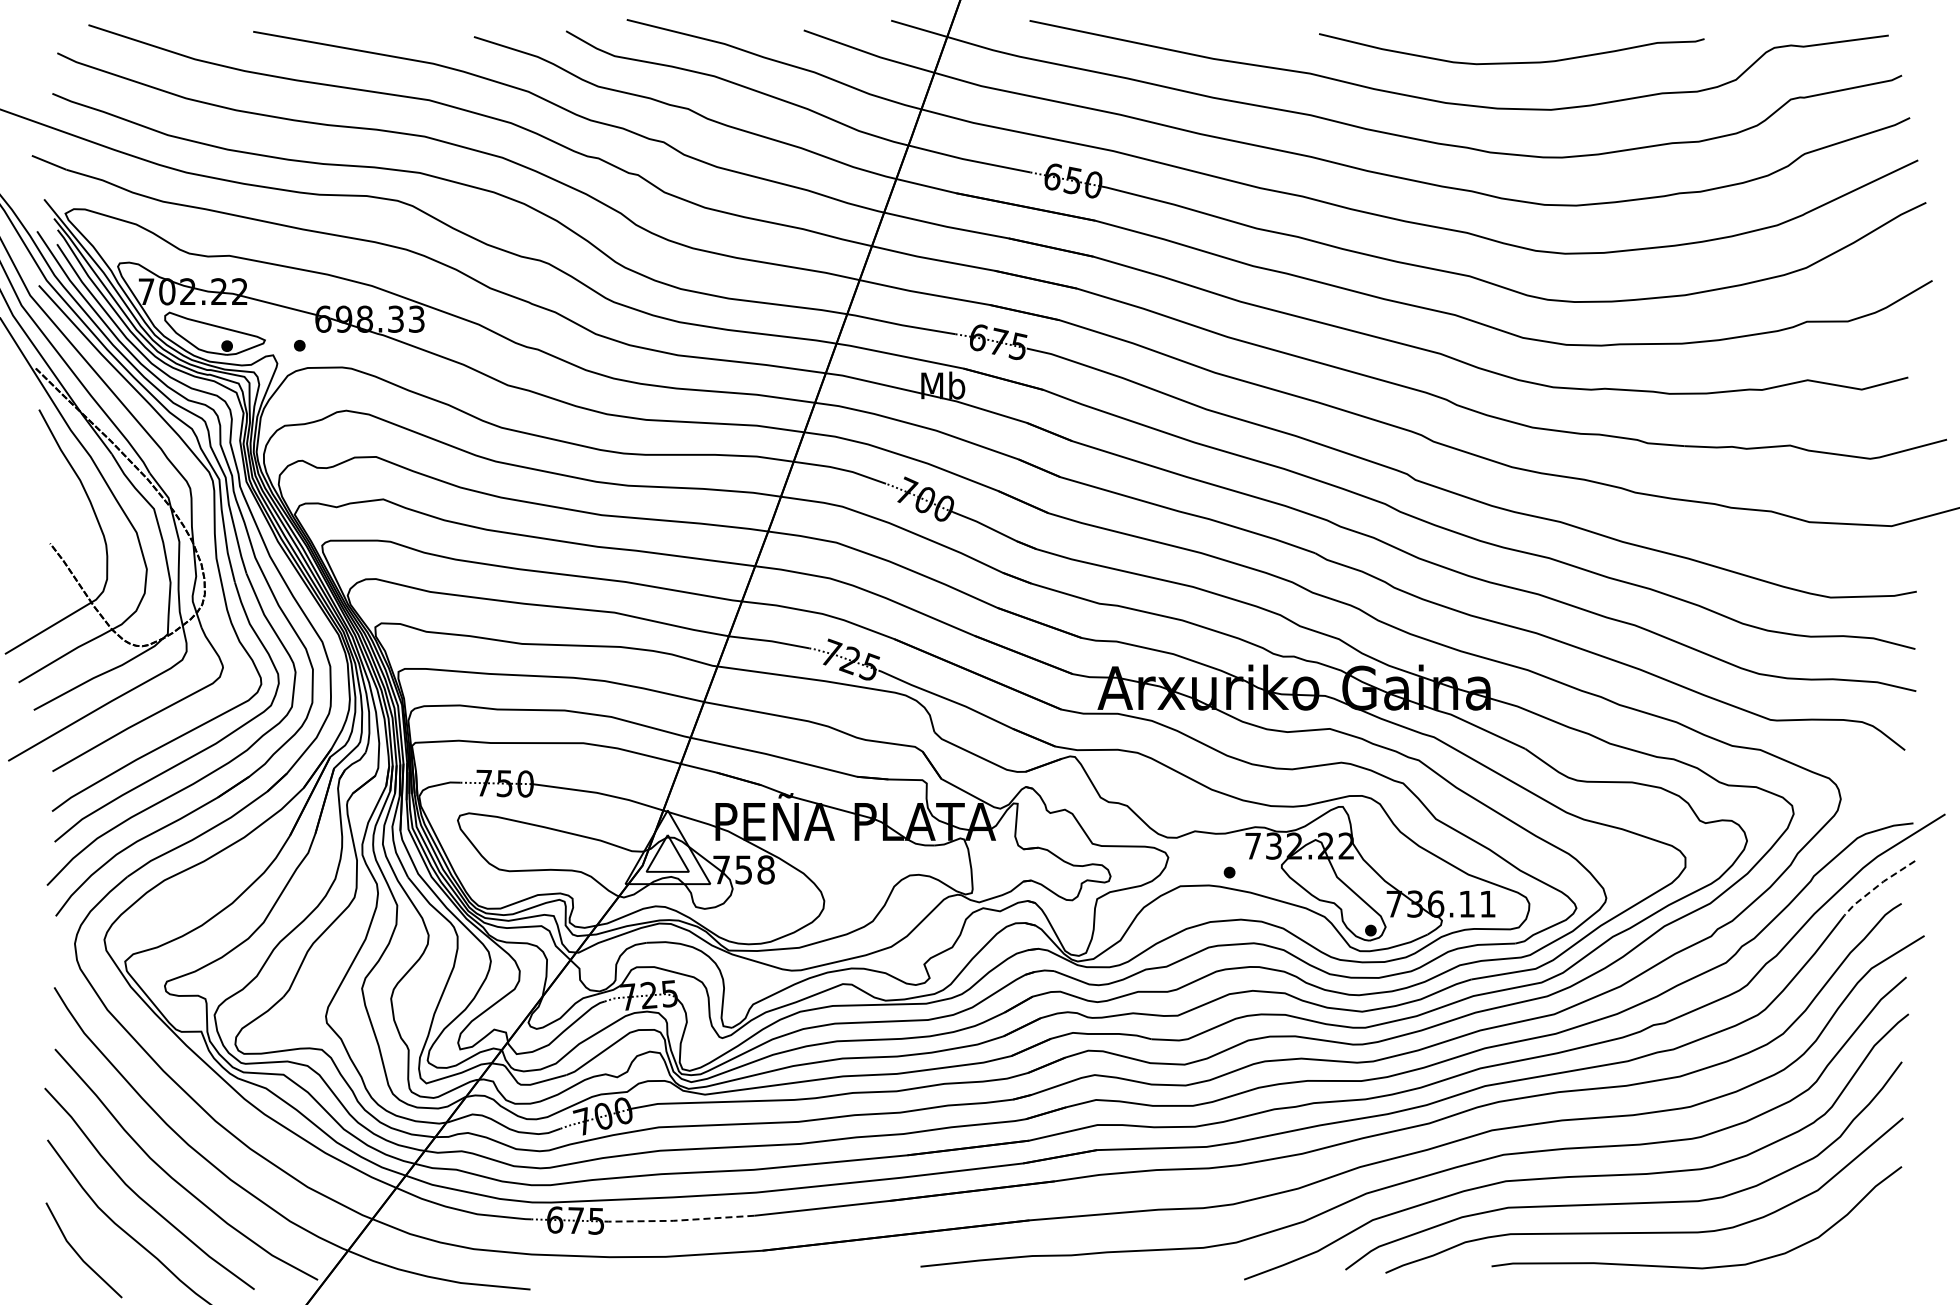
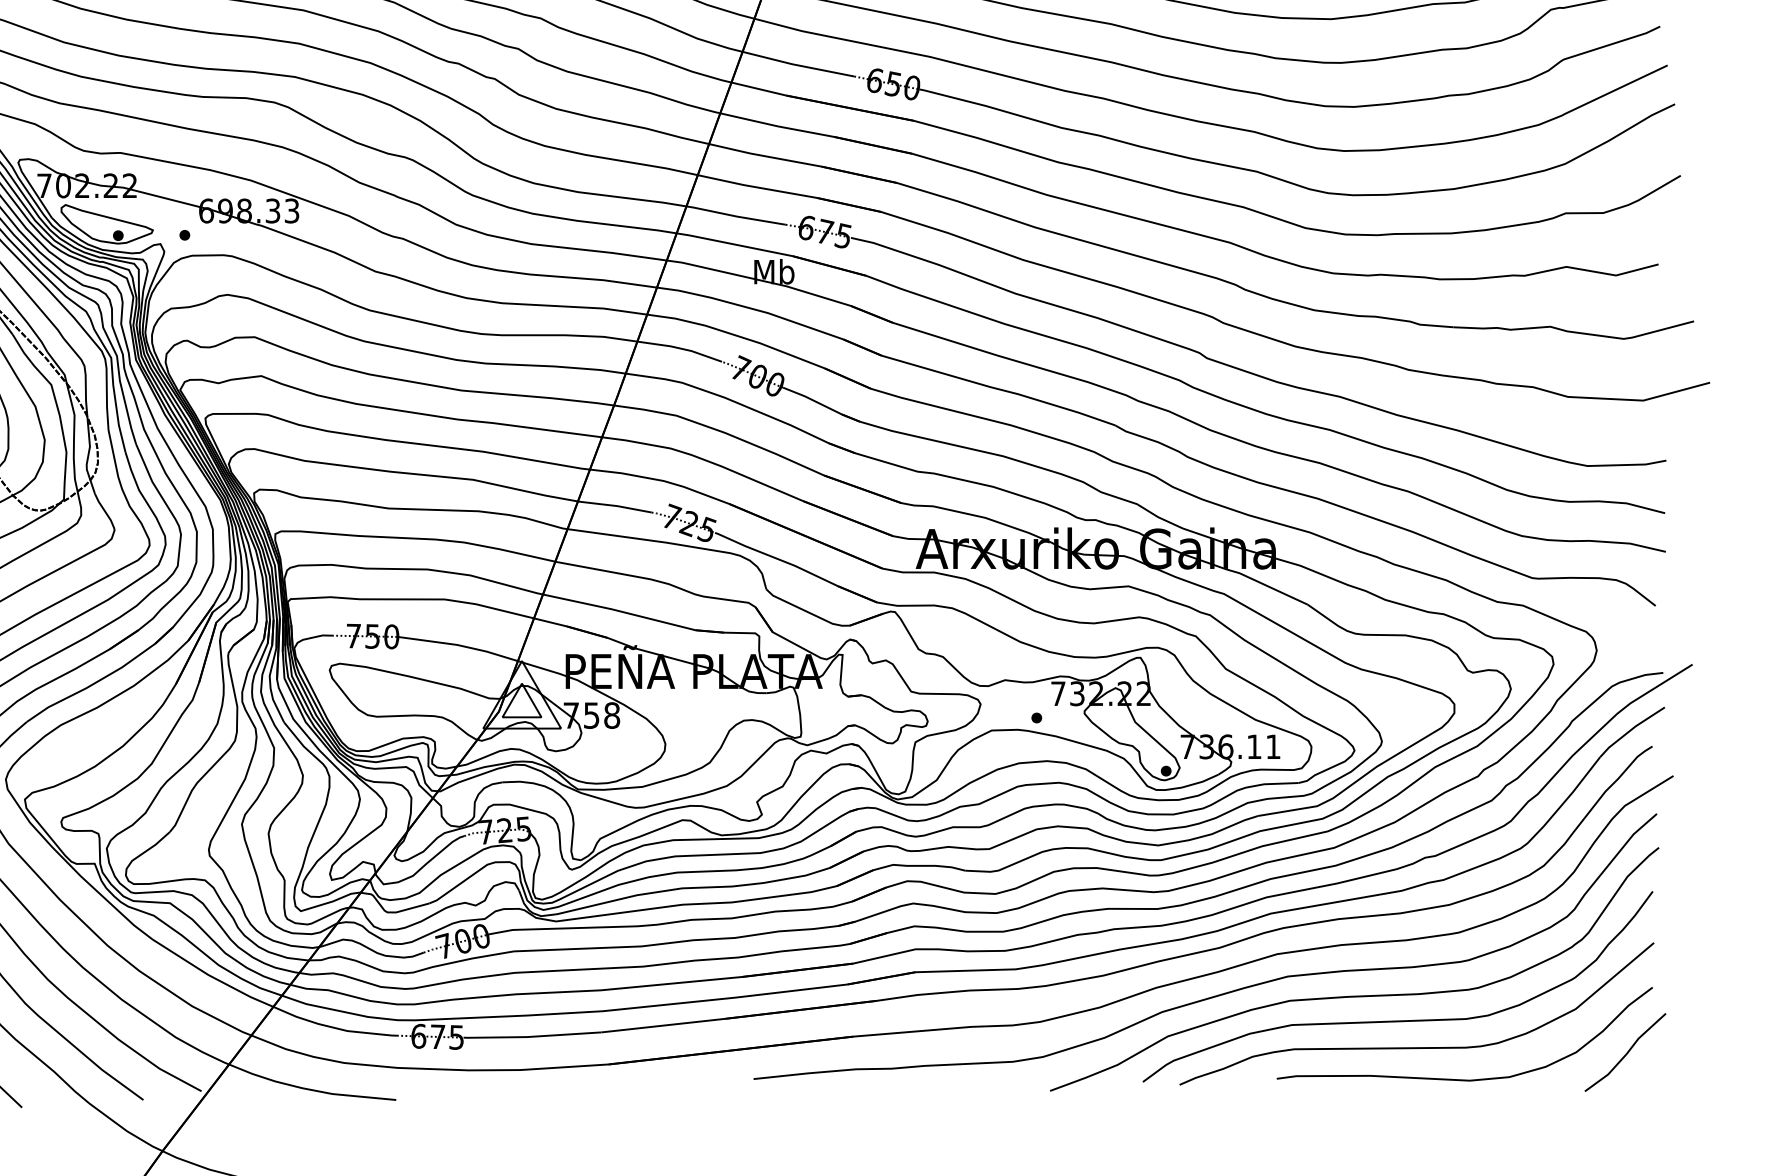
line: (1877, 886) -> (1630, 730), dashed -> solid
line: (678, 1220) -> (531, 1036), dashed -> solid
line: (1872, 1238) -> (1625, 1053), added

